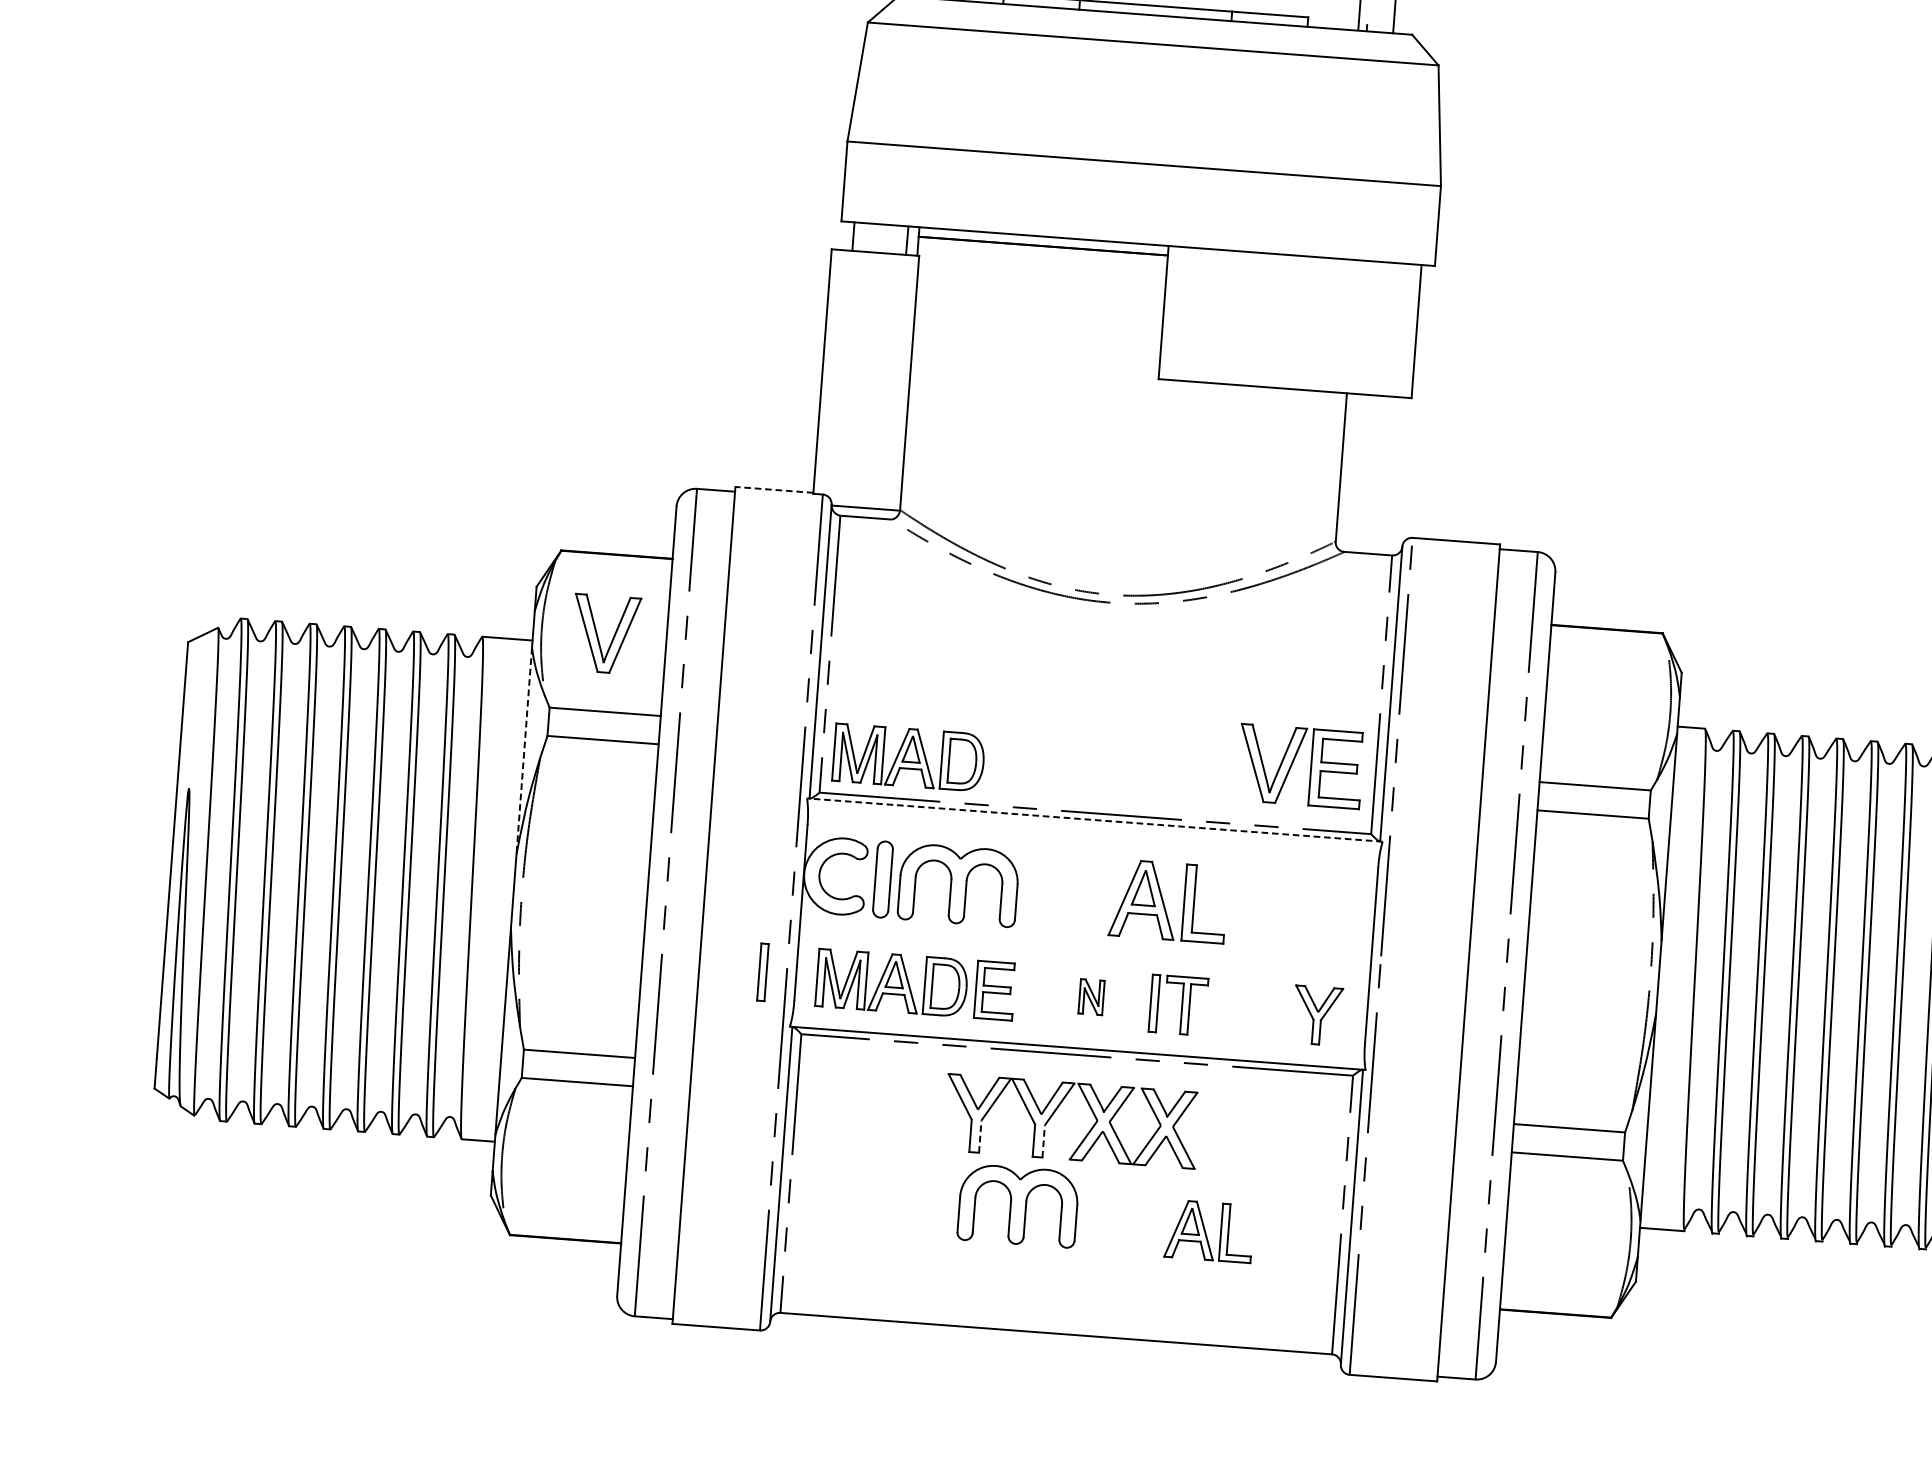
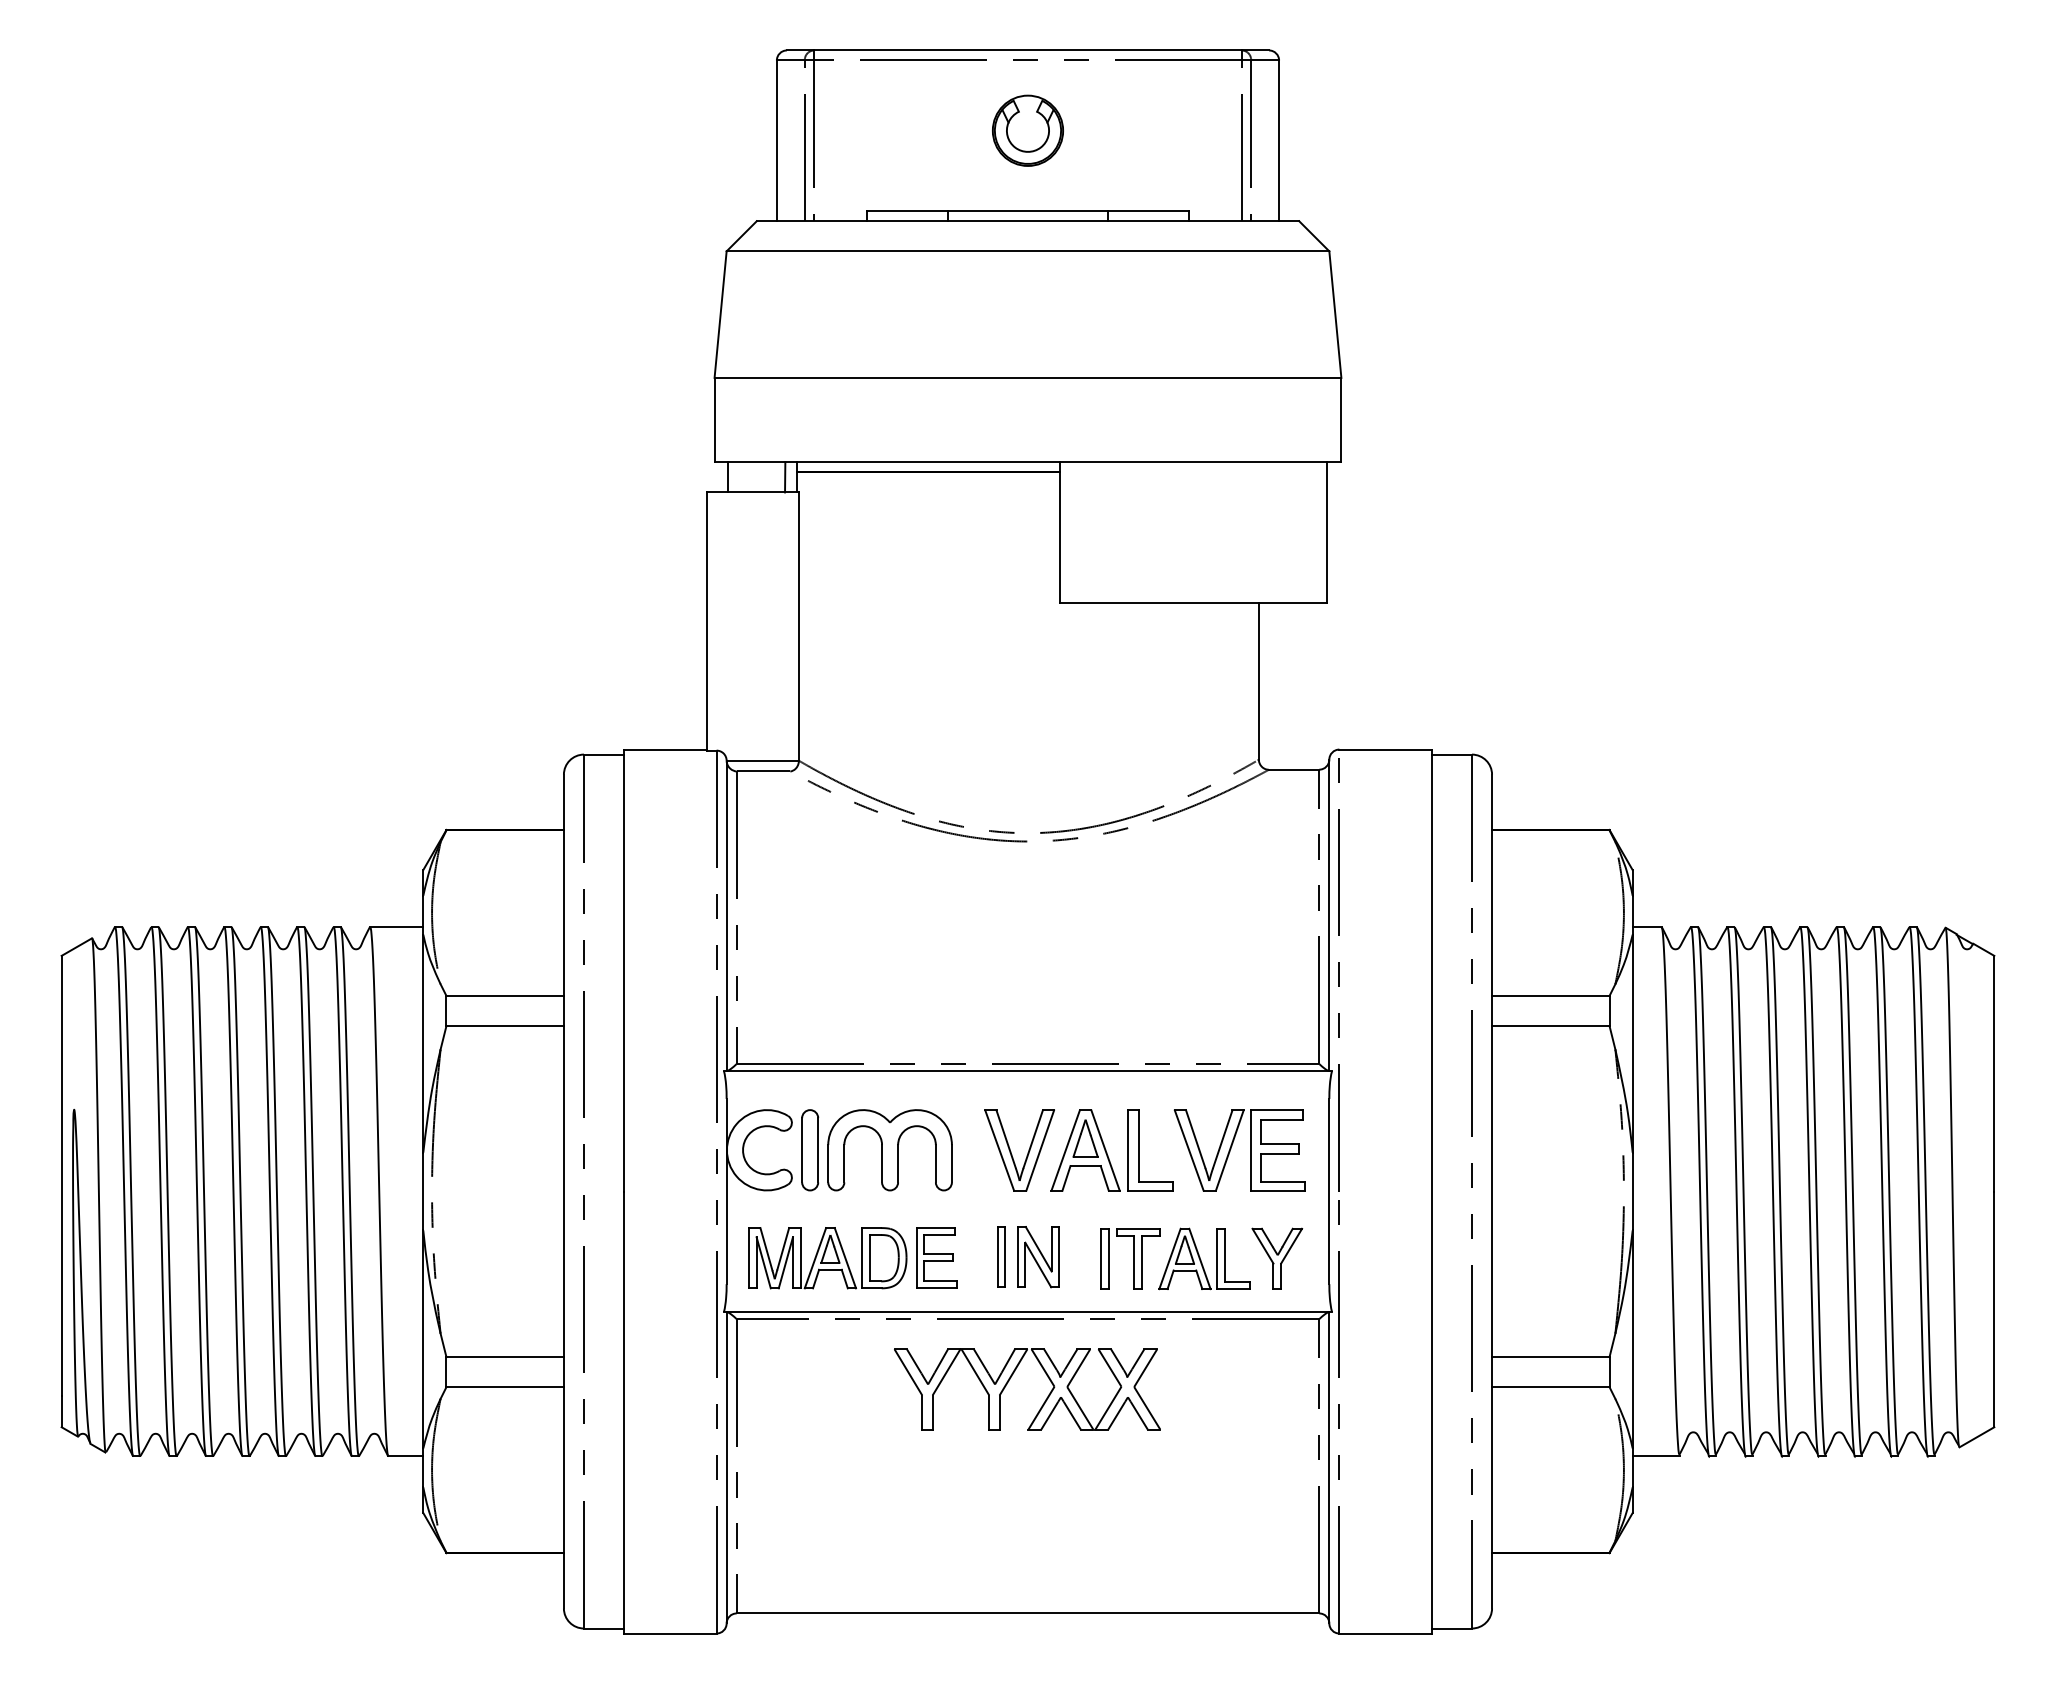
line: (773, 489) -> (664, 749), dashed -> solid
part: (597, 634) -> (1011, 1151), moved
line: (524, 751) -> (423, 1044), dashed -> solid
part: (908, 757) -> (827, 1020), removed
part: (1293, 762) -> (1232, 1146), moved
line: (1094, 820) -> (1027, 1071), dashed -> solid
part: (763, 971) -> (1001, 1256), moved
part: (1091, 997) -> (1038, 1257), size x1.67
line: (980, 1136) -> (932, 1412), dashed -> solid
line: (1043, 1141) -> (999, 1412), dashed -> solid
part: (1017, 1206) -> (977, 1482), removed
part: (1209, 1230) -> (1204, 1258), moved

